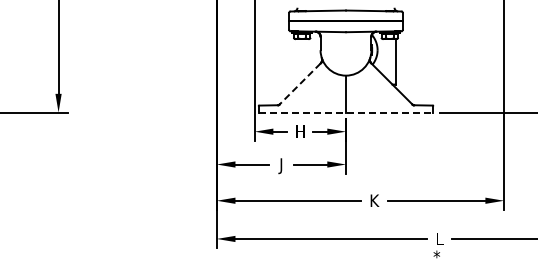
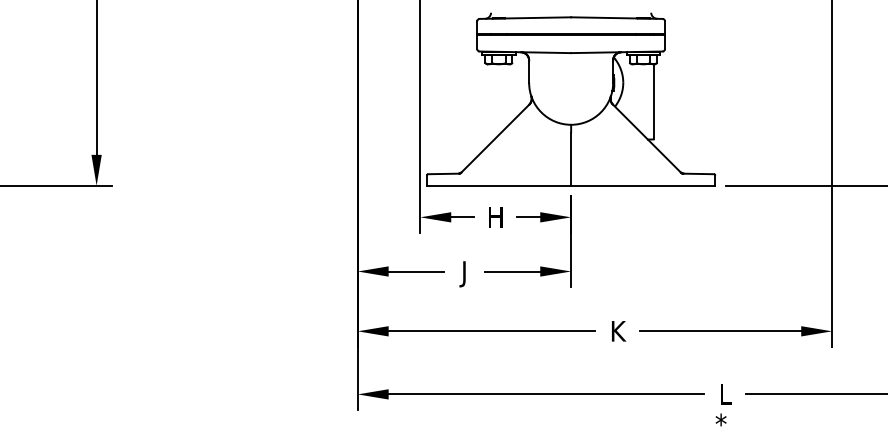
line: (299, 84) -> (494, 139), dashed -> solid
line: (346, 112) -> (571, 185), dashed -> solid

